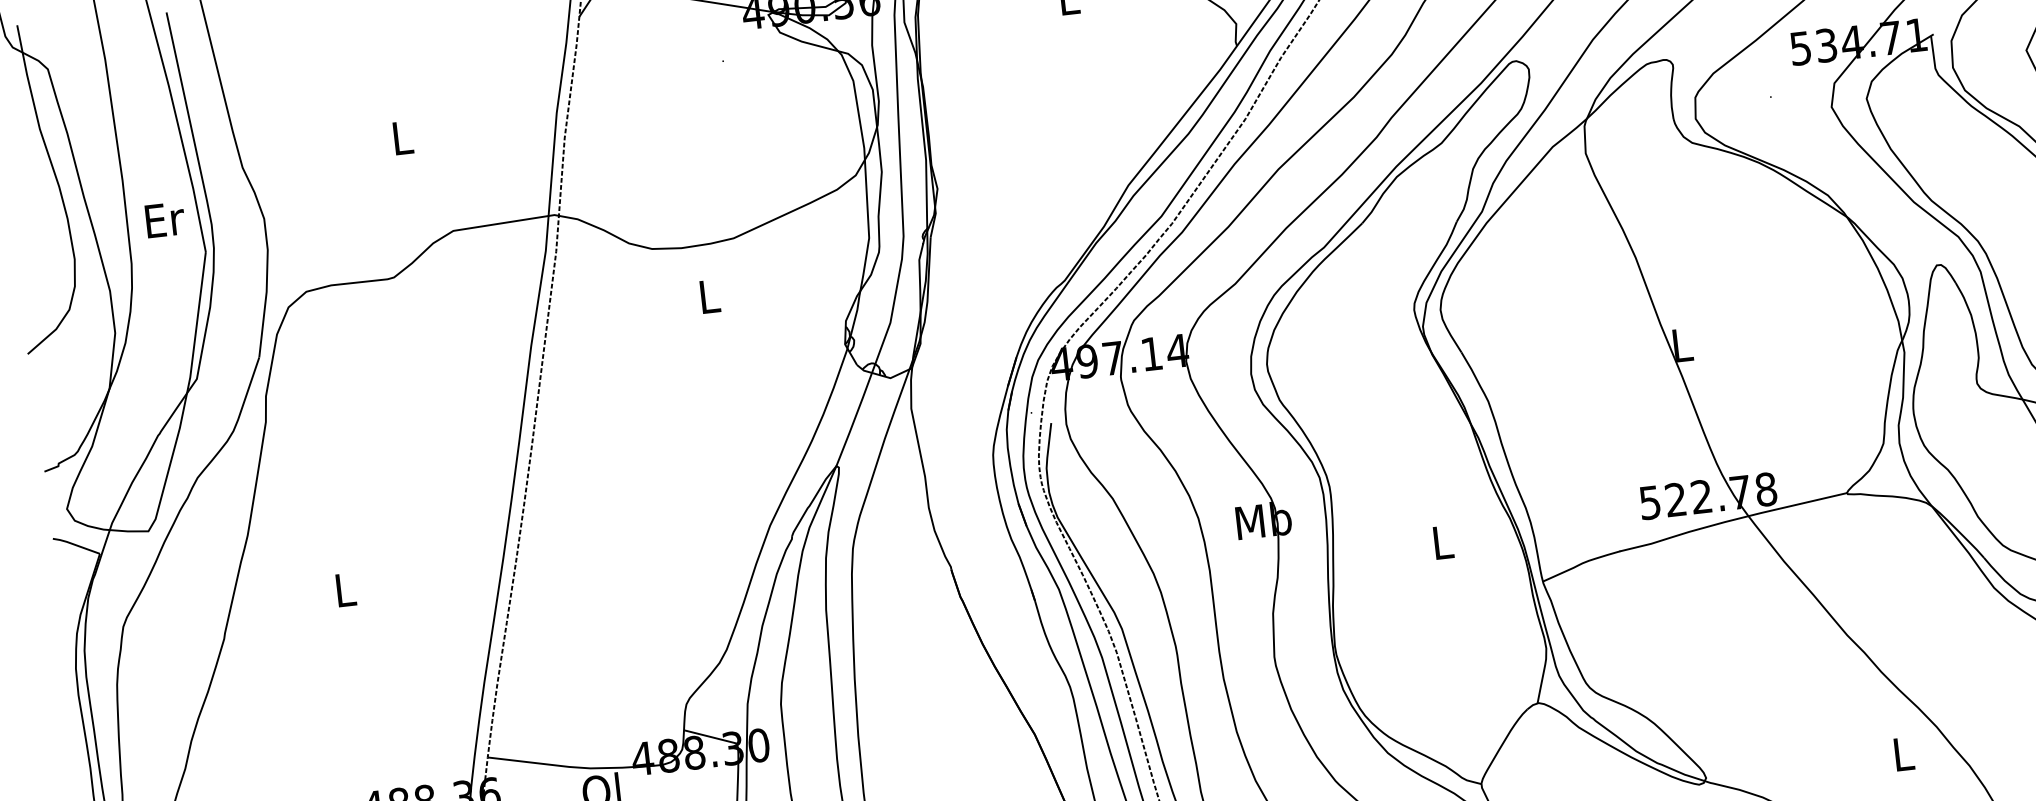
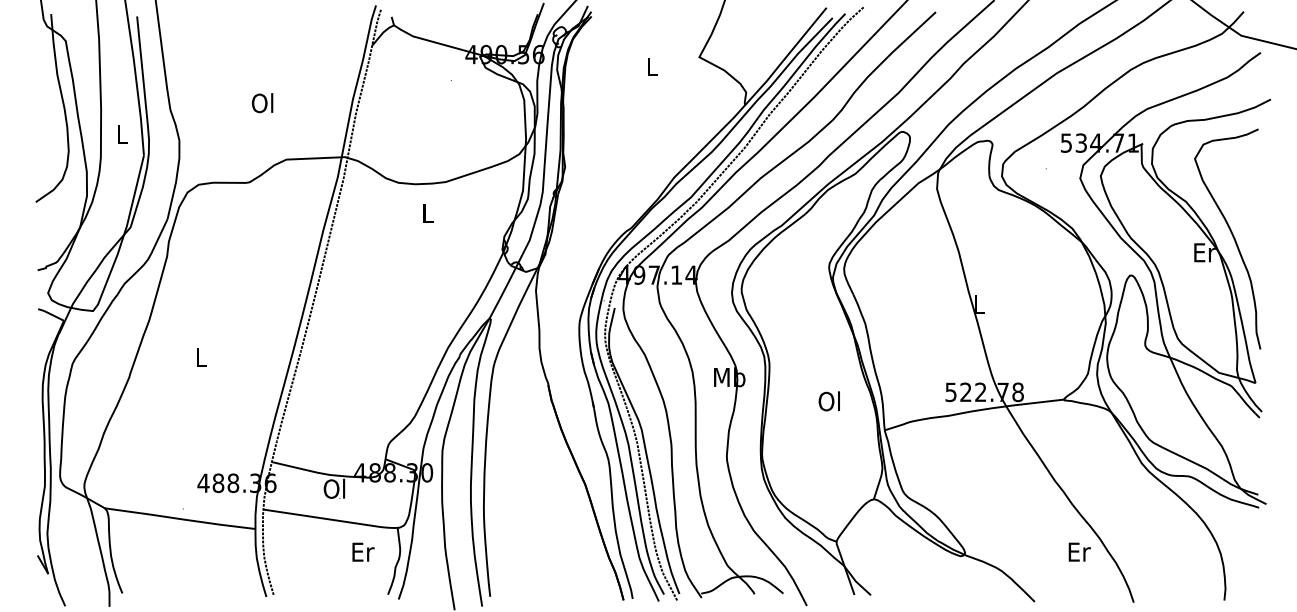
text: (400, 138) -> (262, 103), L -> Ol
text: (164, 219) -> (122, 134), Er -> L
text: (1439, 542) -> (828, 401), L -> Ol
text: (1903, 753) -> (1079, 551), L -> Er

